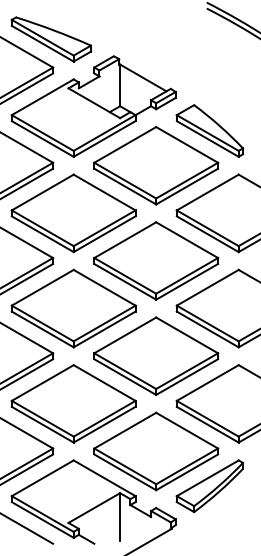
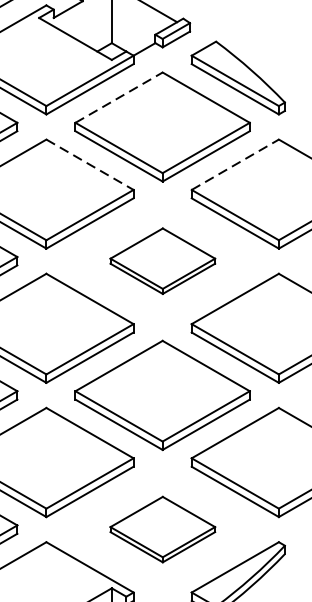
line: (125, 144) -> (119, 97), solid -> dashed
line: (104, 192) -> (89, 164), solid -> dashed
line: (207, 192) -> (234, 164), solid -> dashed
part: (156, 260) -> (163, 260), size x0.6
part: (156, 451) -> (163, 529), size x0.6

